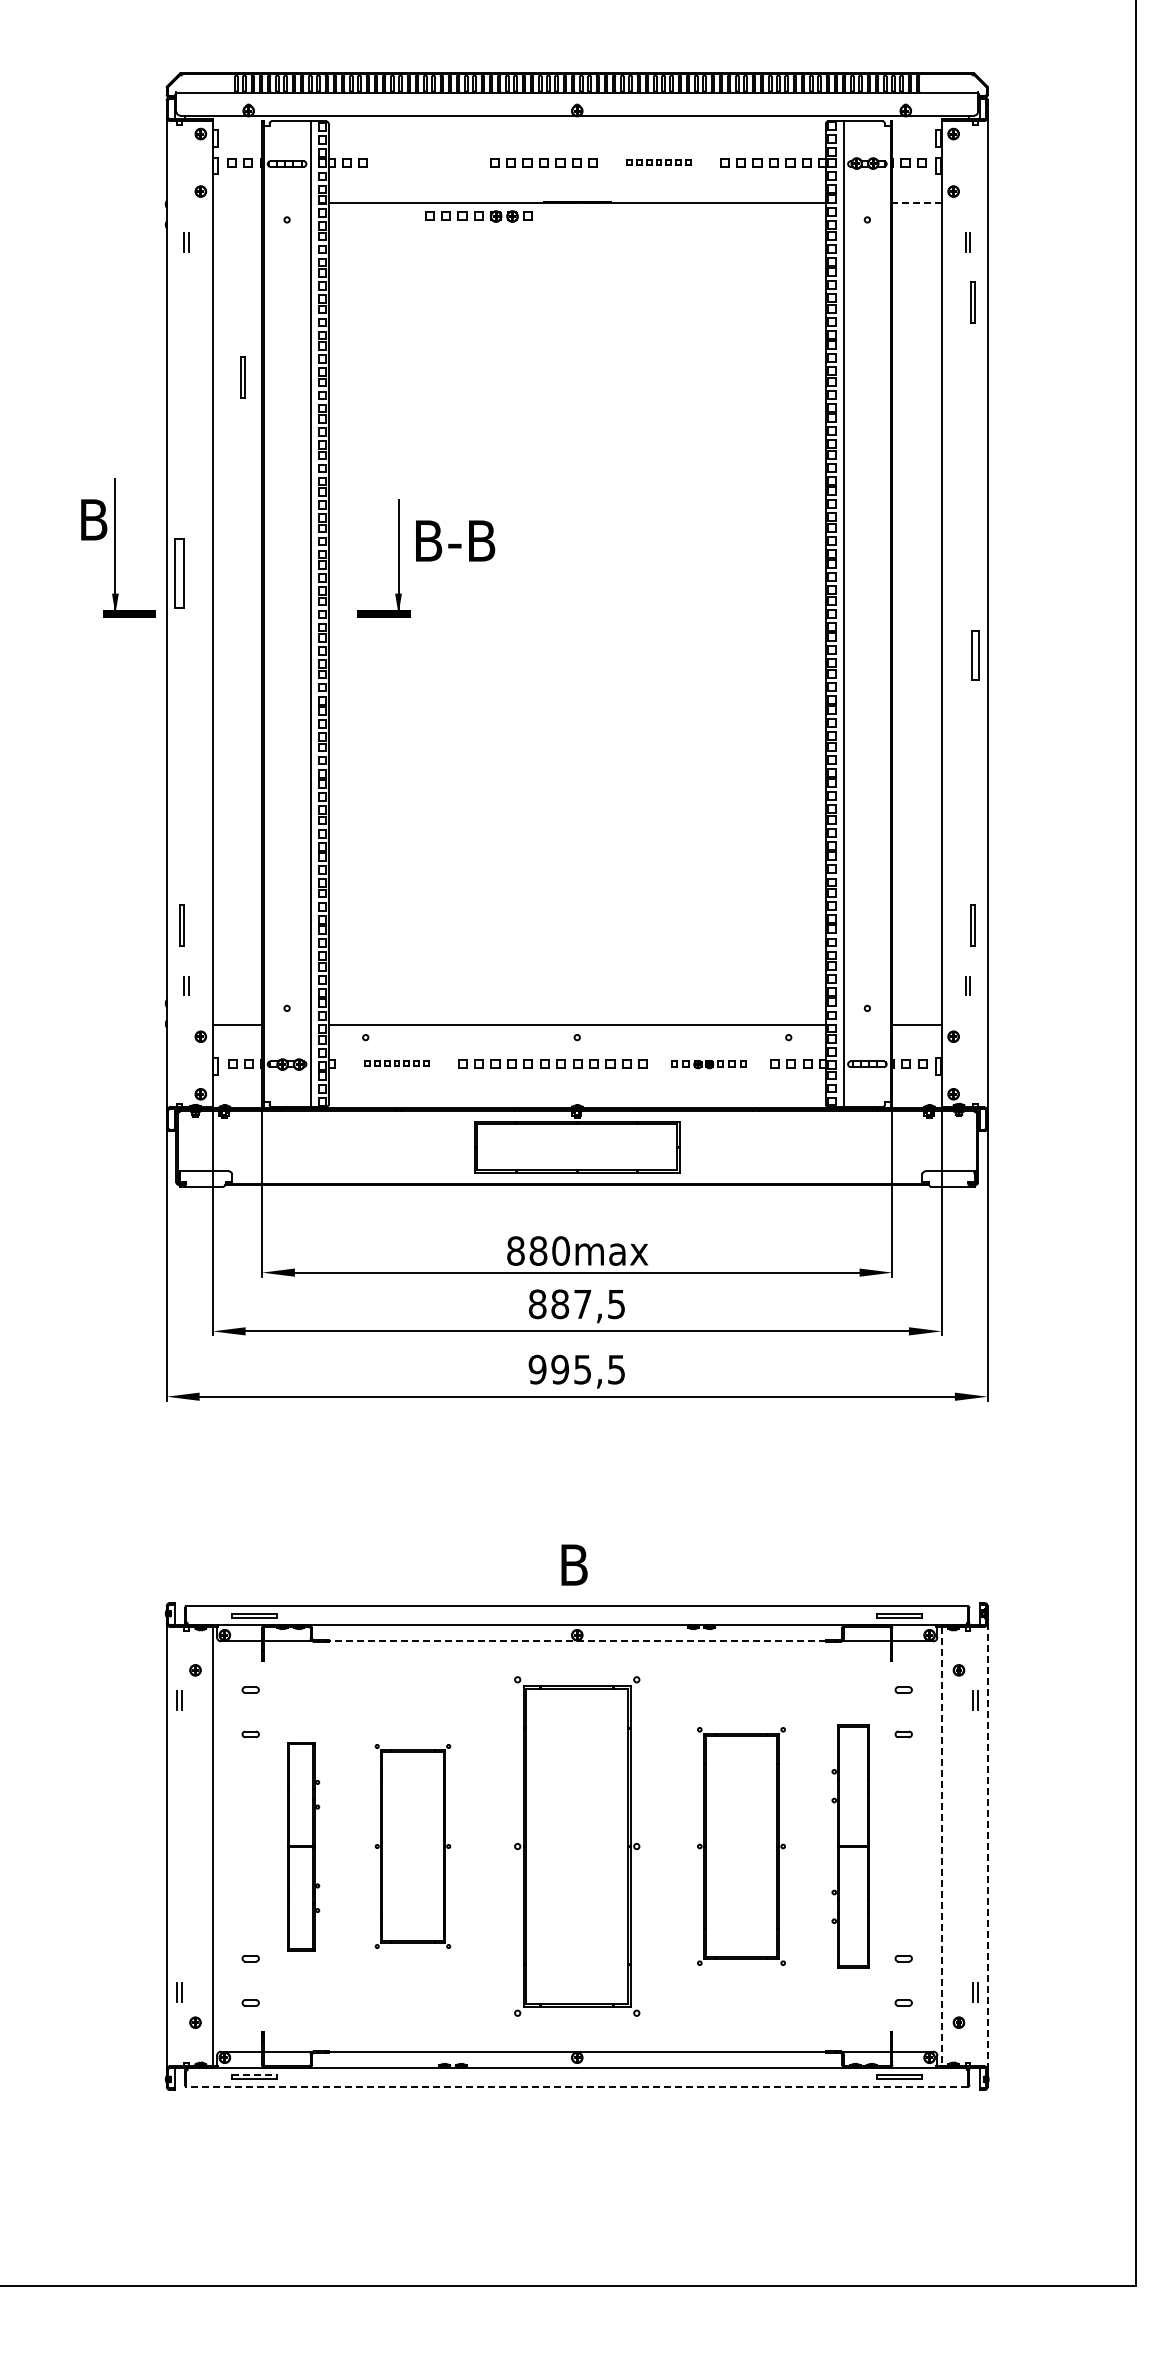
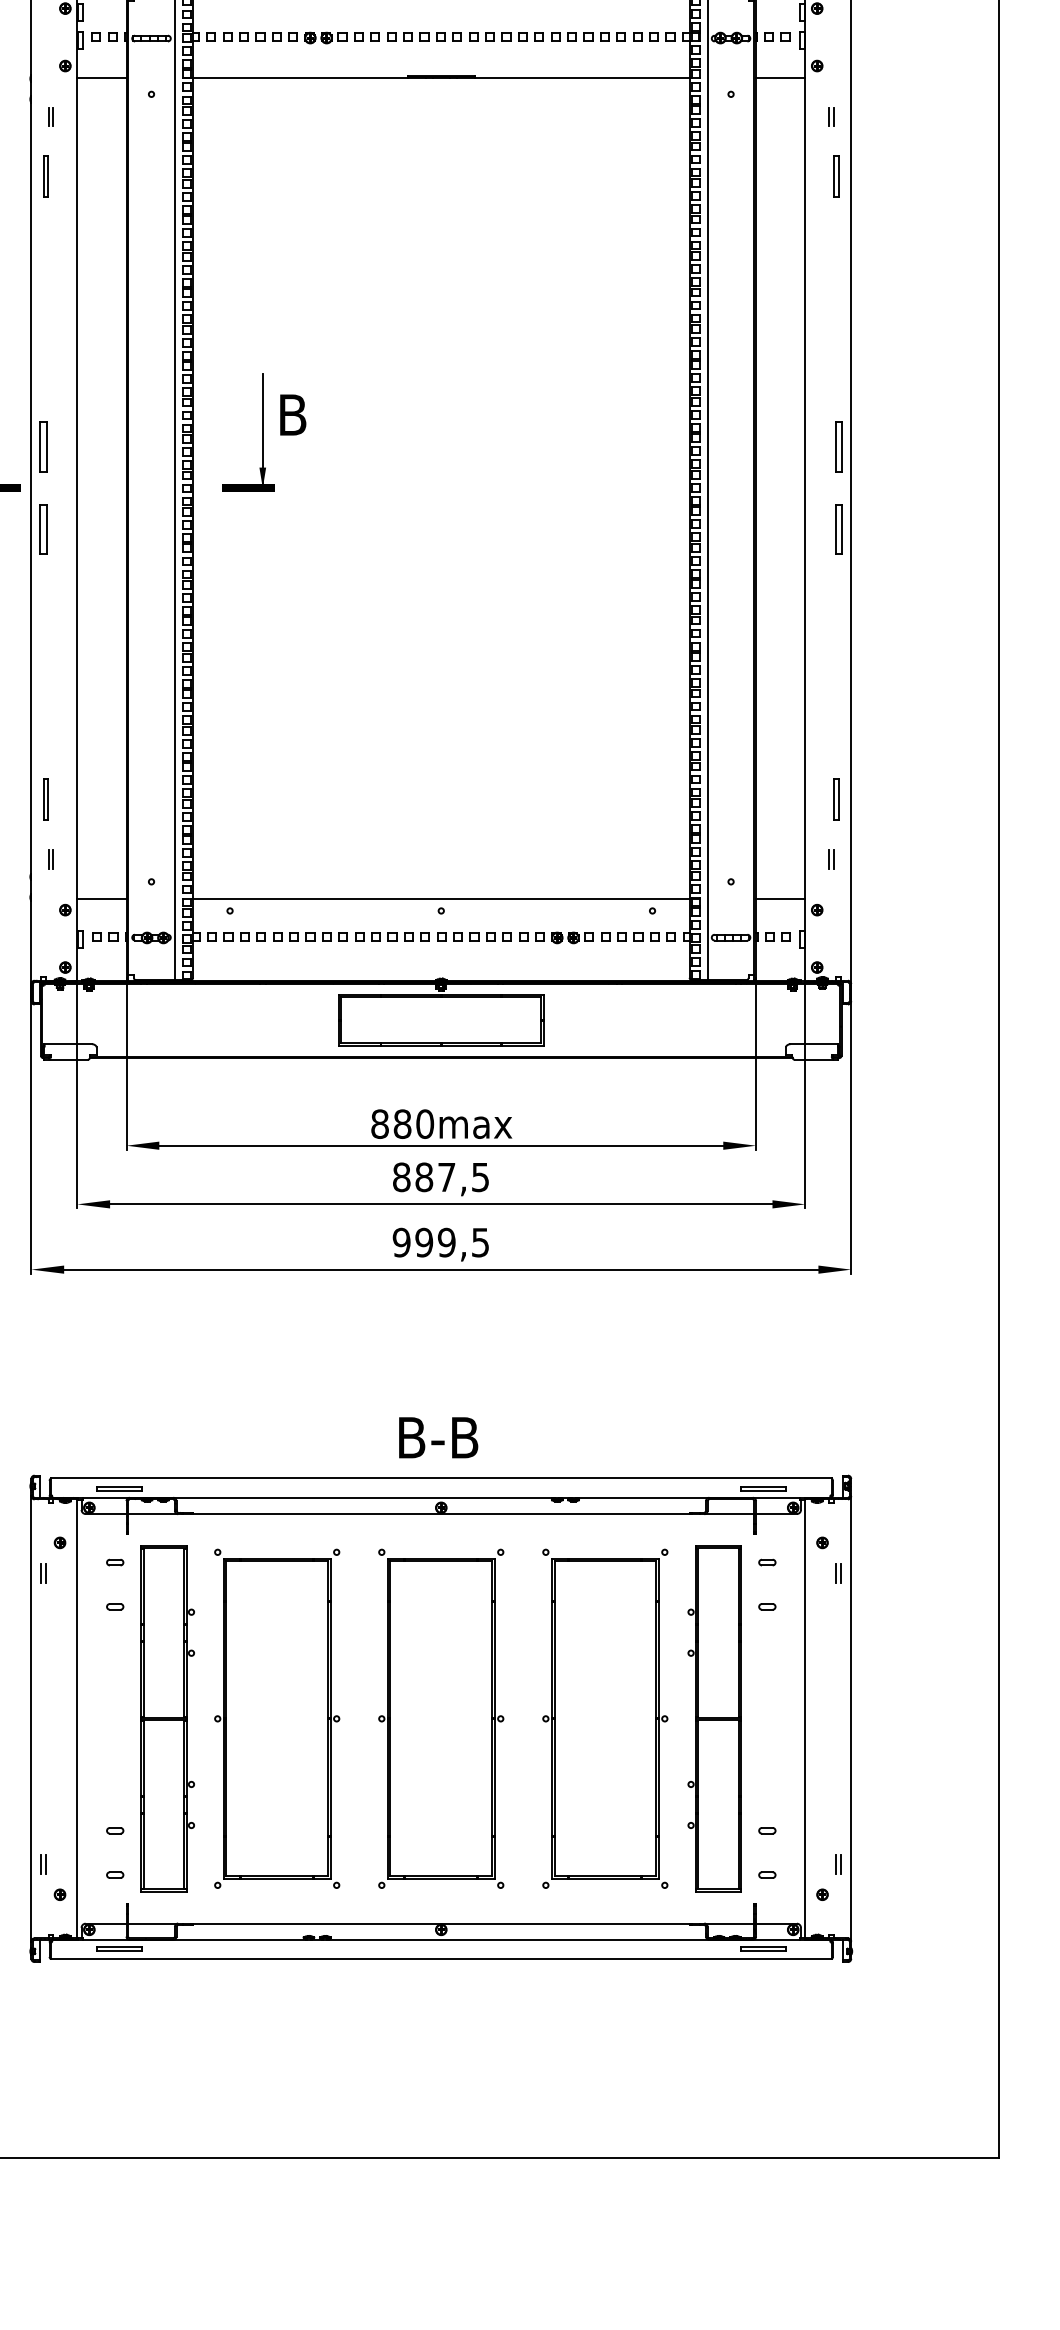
part: (658, 162) -> (522, 37), size x1.67
line: (237, 203) -> (101, 77), added
line: (917, 203) -> (781, 77), dashed -> solid
part: (478, 216) -> (292, 38), moved
part: (242, 377) -> (46, 176), moved
text: (471, 540) -> (335, 414), B-B -> B
part: (178, 572) -> (43, 446), size x0.71
part: (975, 572) -> (839, 446), added
part: (178, 655) -> (43, 529), added
part: (396, 1063) -> (260, 936), size x1.67
part: (708, 1064) -> (572, 937), size x1.43
text: (582, 1369) -> (446, 1242), 995,5 -> 999,5
text: (574, 1564) -> (438, 1437), B -> B-B
line: (577, 1641) -> (441, 1514), dashed -> solid
part: (303, 1846) -> (167, 1718), size x1.67
part: (412, 1846) -> (276, 1718), size x1.67
part: (741, 1846) -> (605, 1718), size x1.43
part: (850, 1846) -> (714, 1718), size x1.43
line: (941, 1846) -> (805, 1718), dashed -> solid
line: (987, 1846) -> (851, 1718), dashed -> solid
line: (254, 2074) -> (118, 1946), dashed -> solid
line: (577, 2087) -> (441, 1959), dashed -> solid

